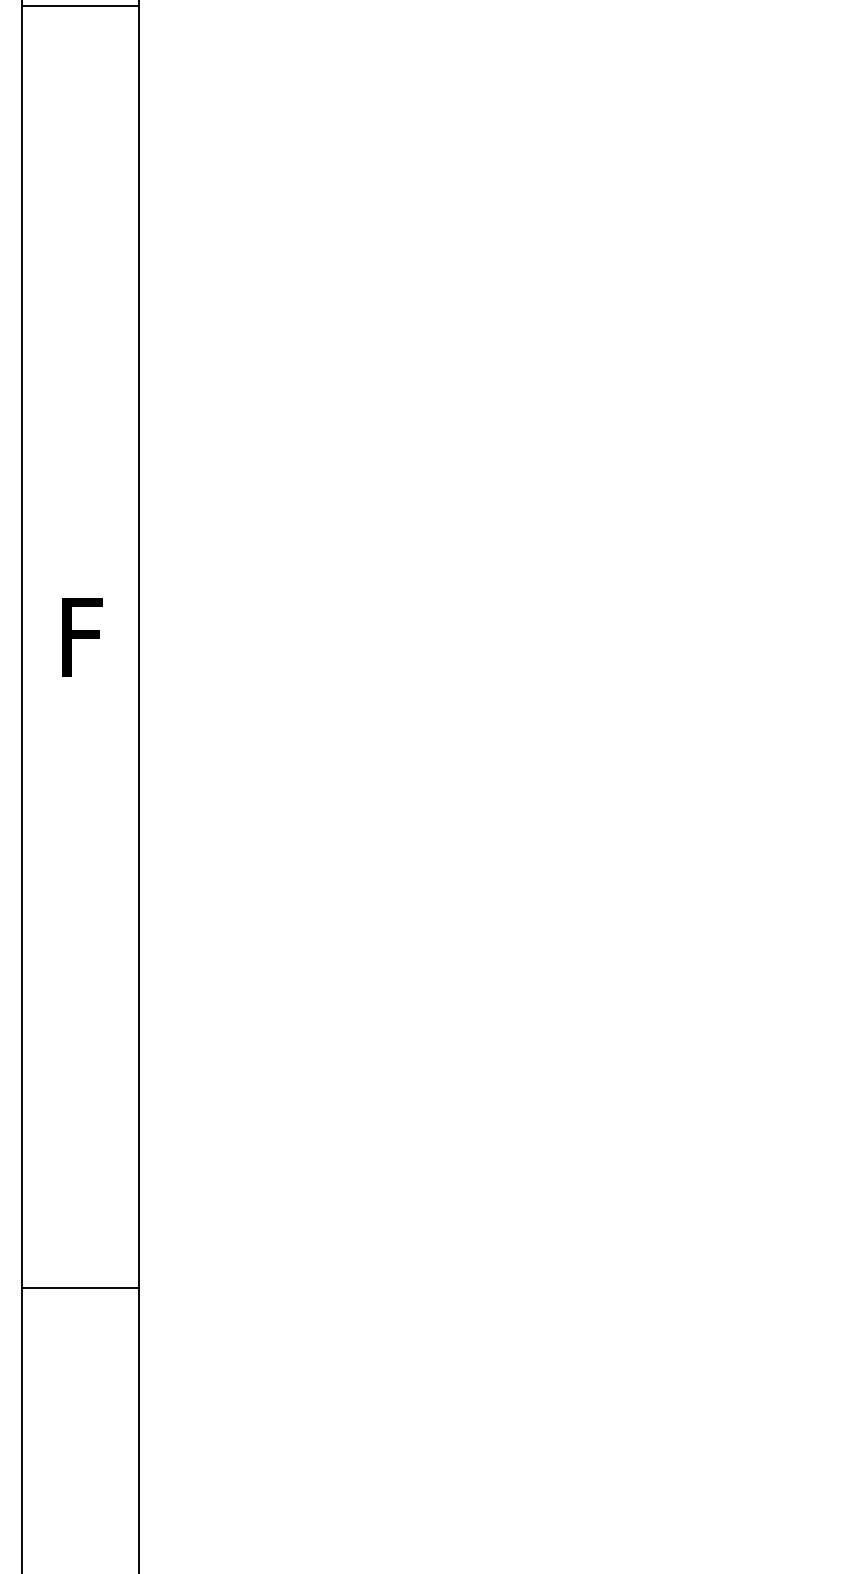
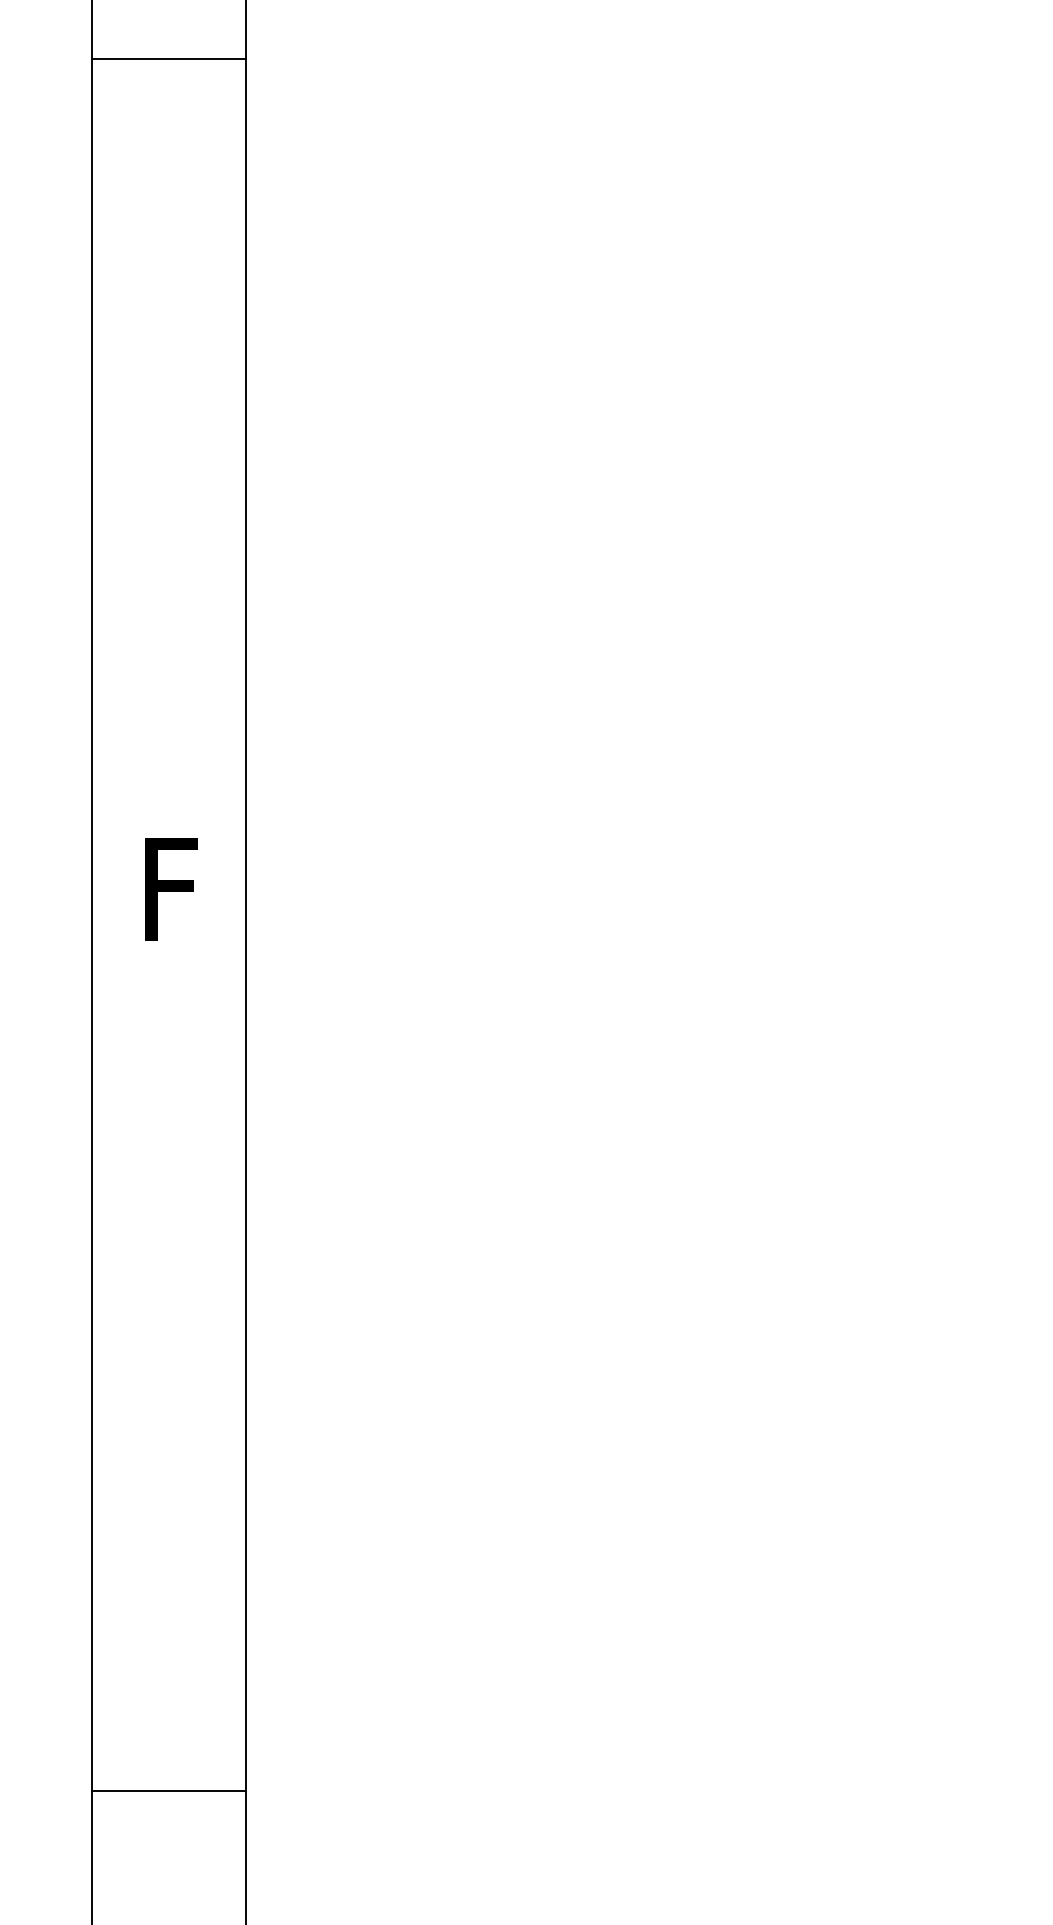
line: (80, 1288) -> (168, 1791), moved

